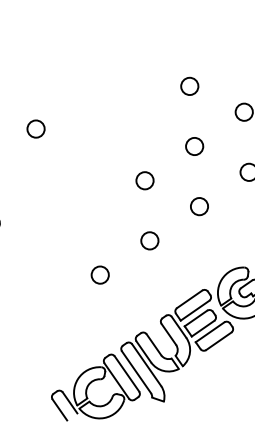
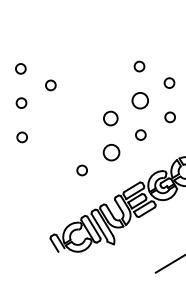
circle: (193, 146) -> (139, 100), size x1.6
circle: (144, 180) -> (110, 118), size x1.4
circle: (149, 240) -> (111, 152), size x1.6

